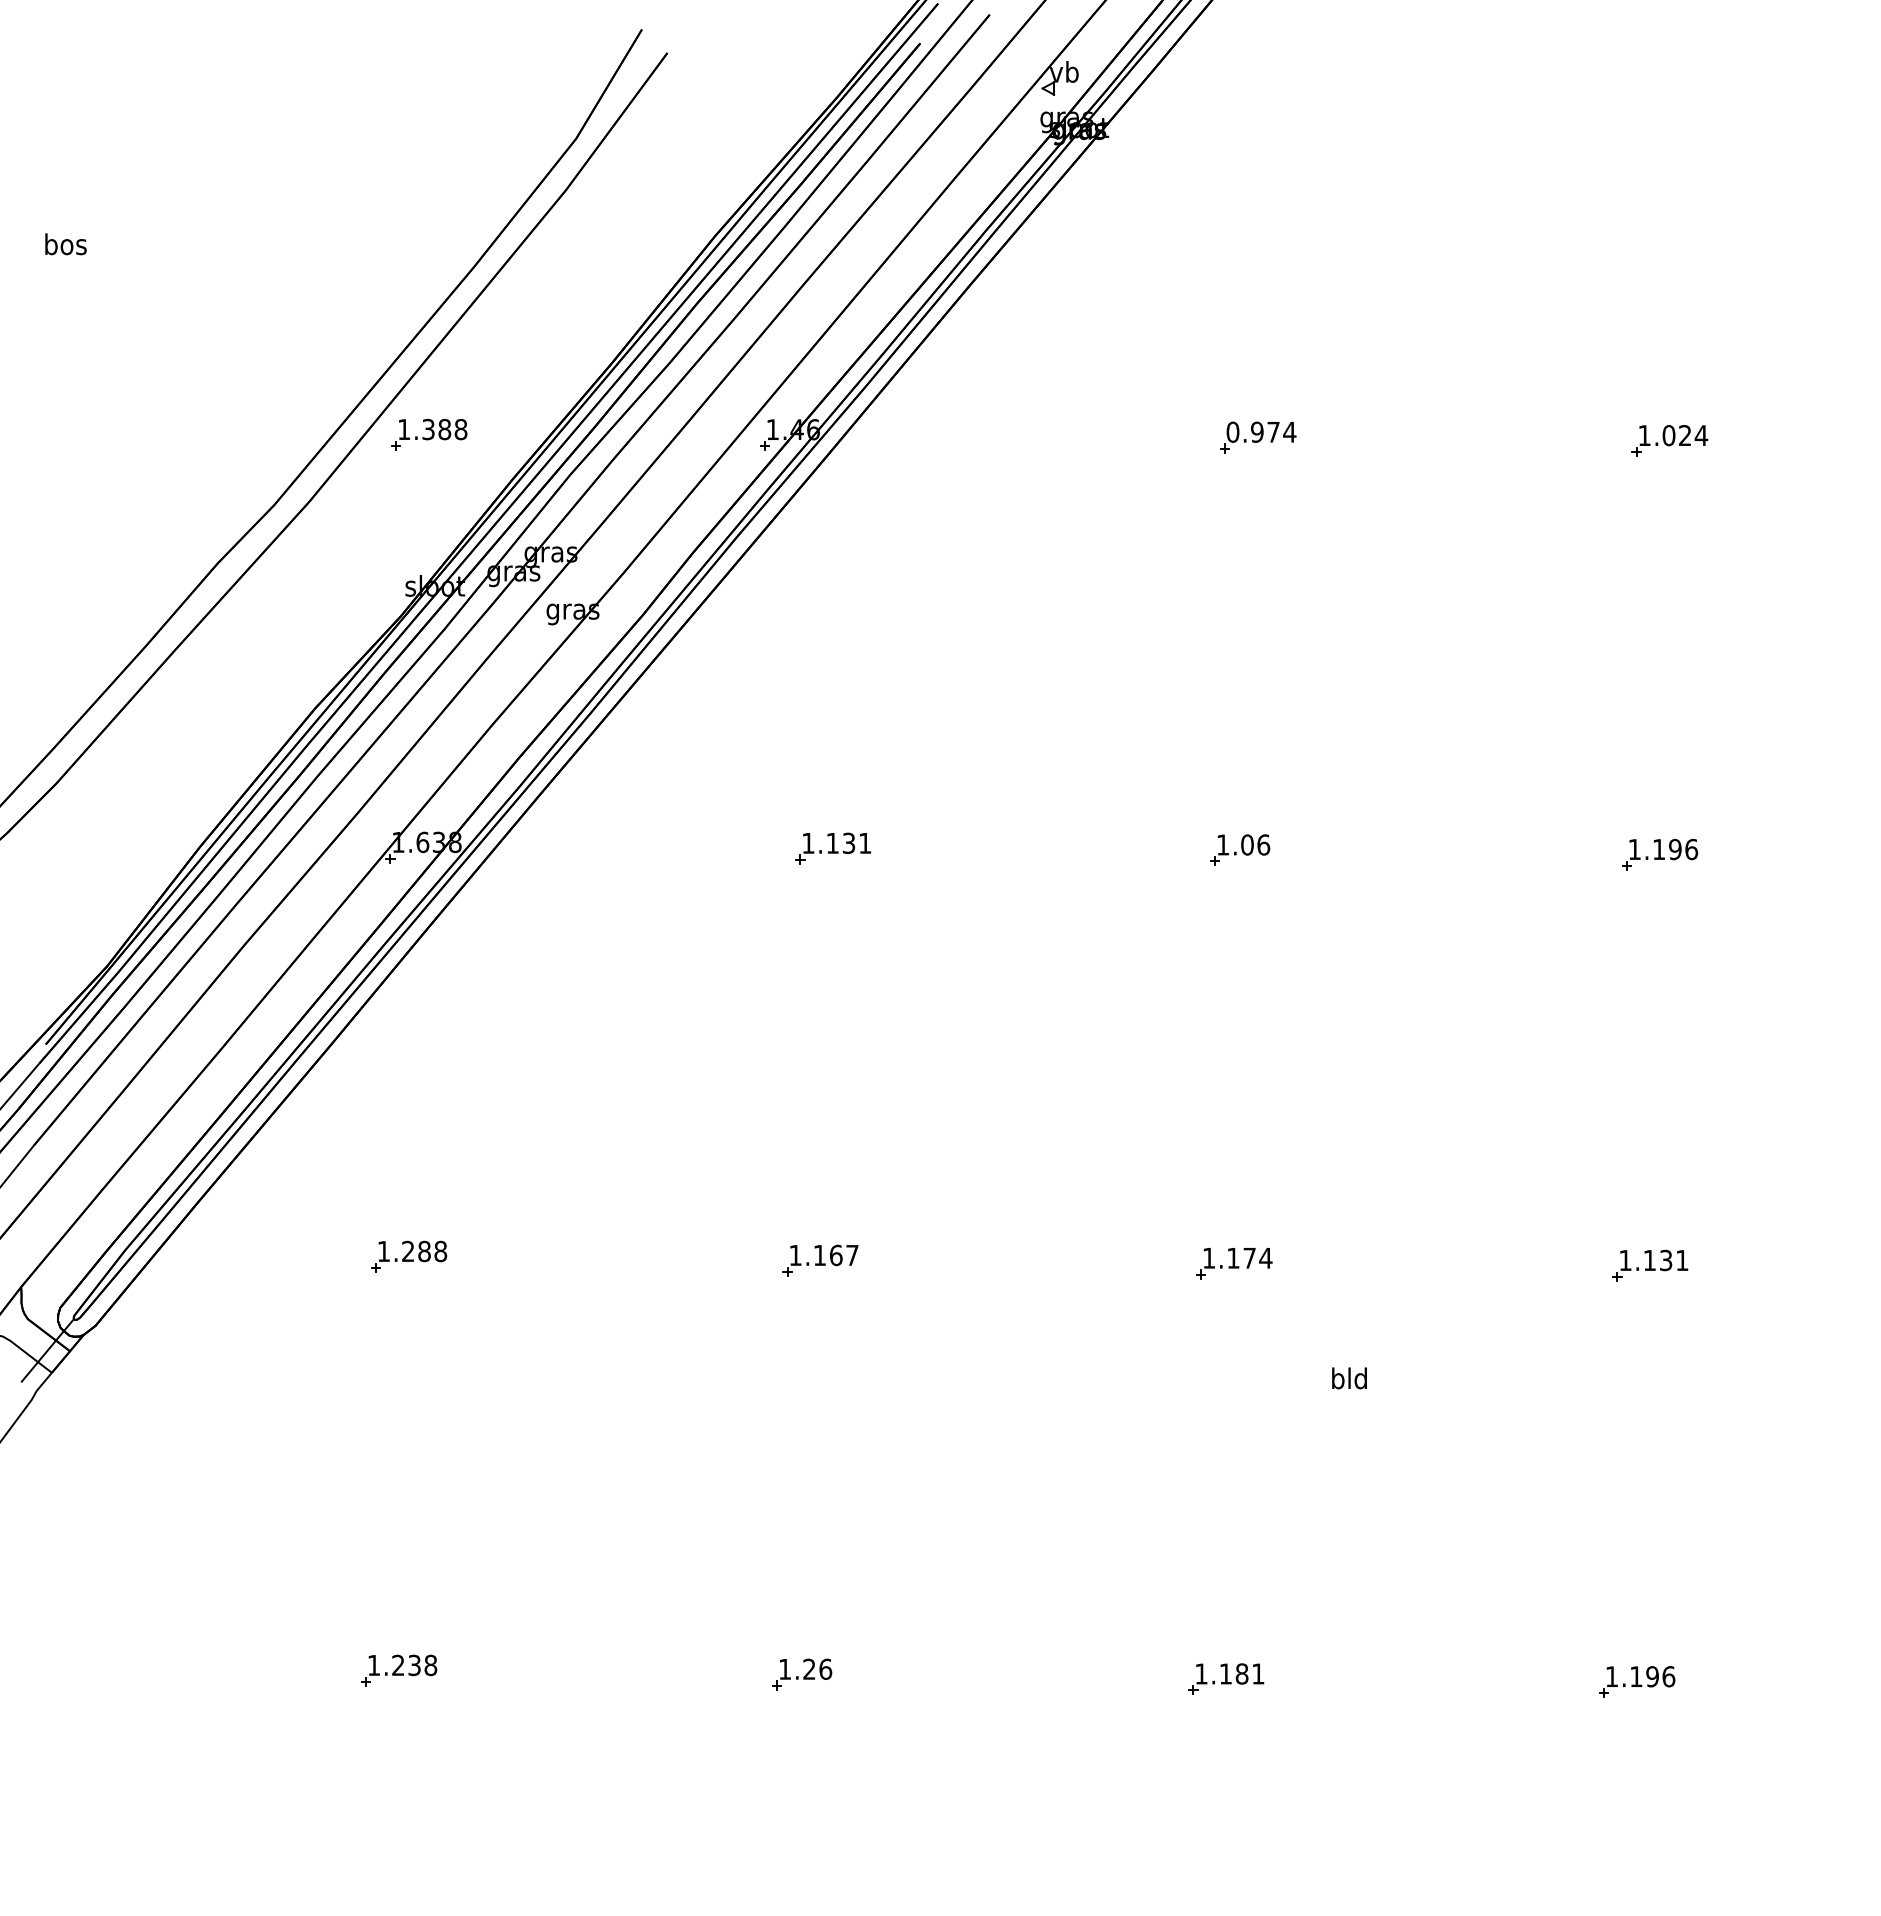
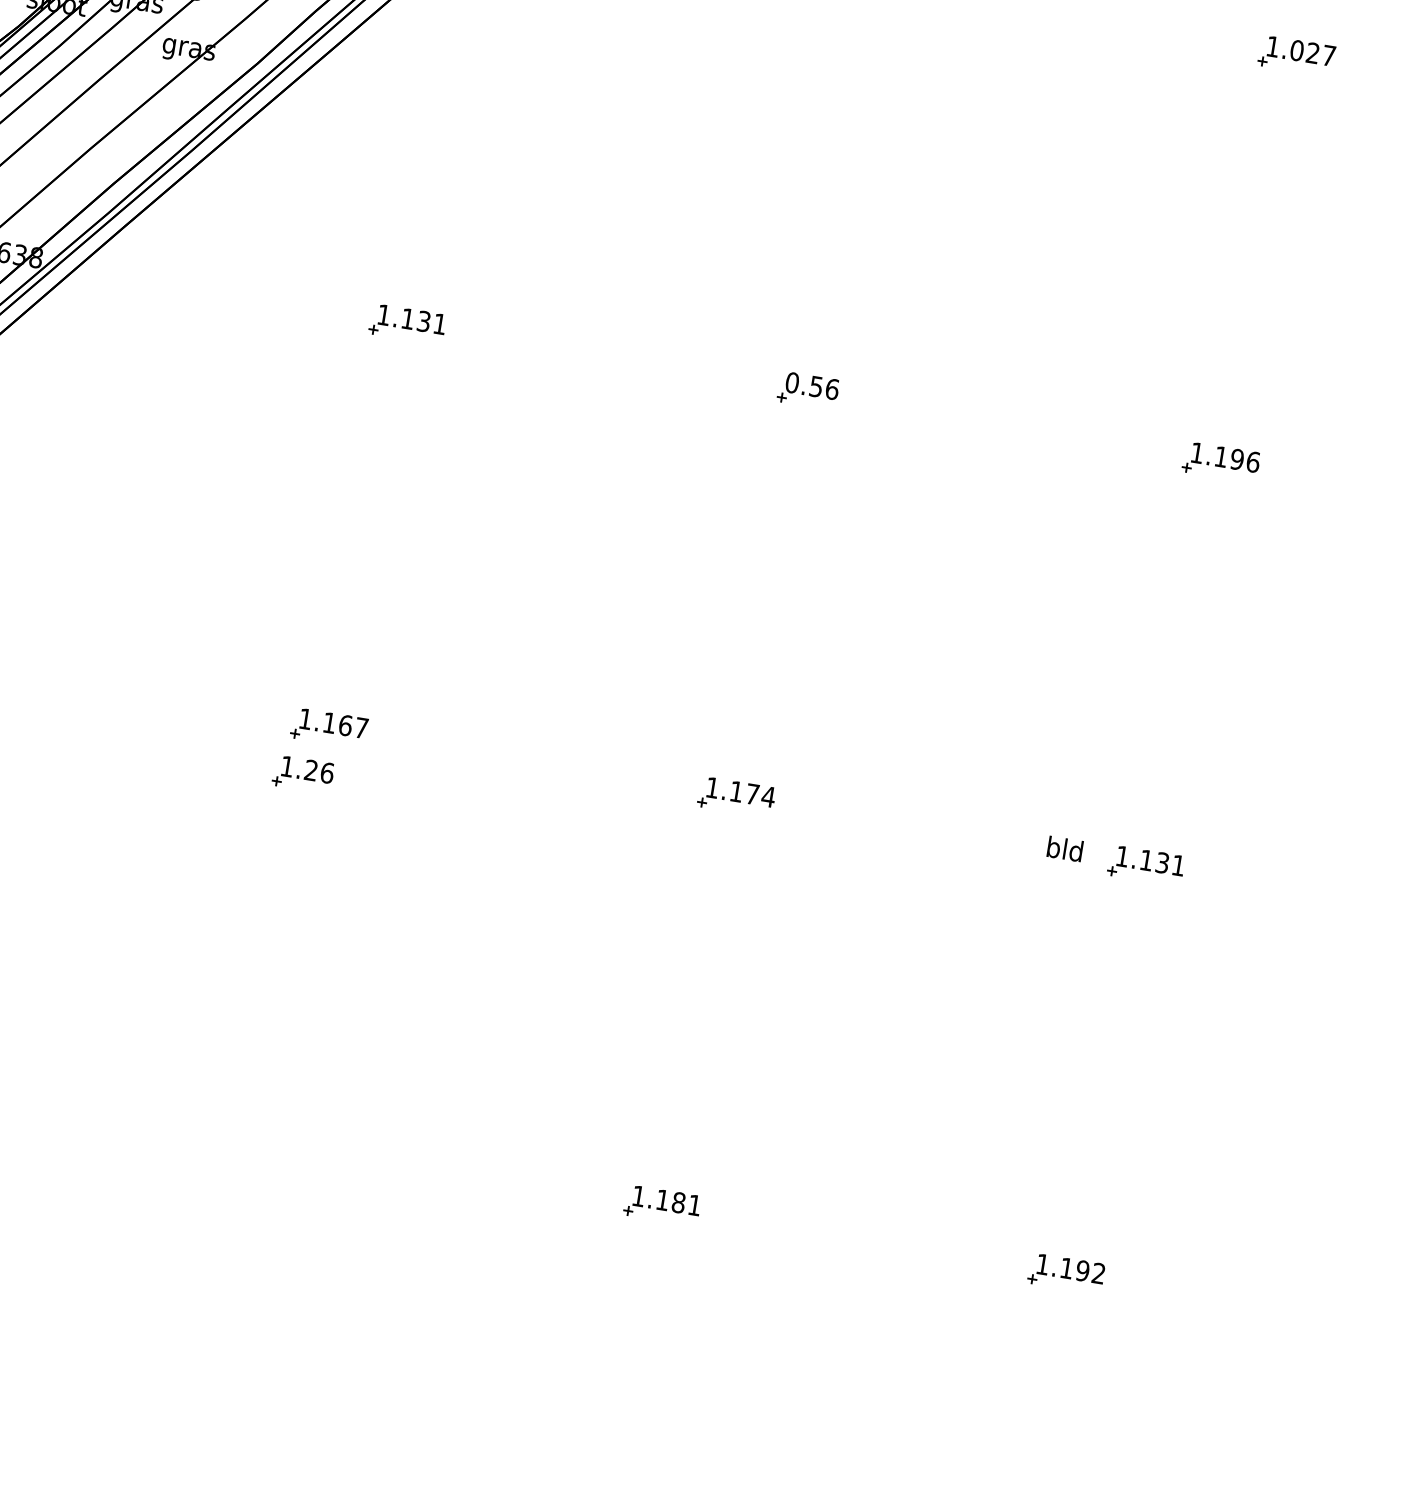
text: (1701, 435) -> (1329, 55), 1.024 -> 1.027
text: (1234, 844) -> (803, 384), 1.06 -> 0.56
text: (1349, 1378) -> (1065, 849), moved
part: (802, 1674) -> (303, 774), moved
text: (1668, 1676) -> (1098, 1273), 1.196 -> 1.192

